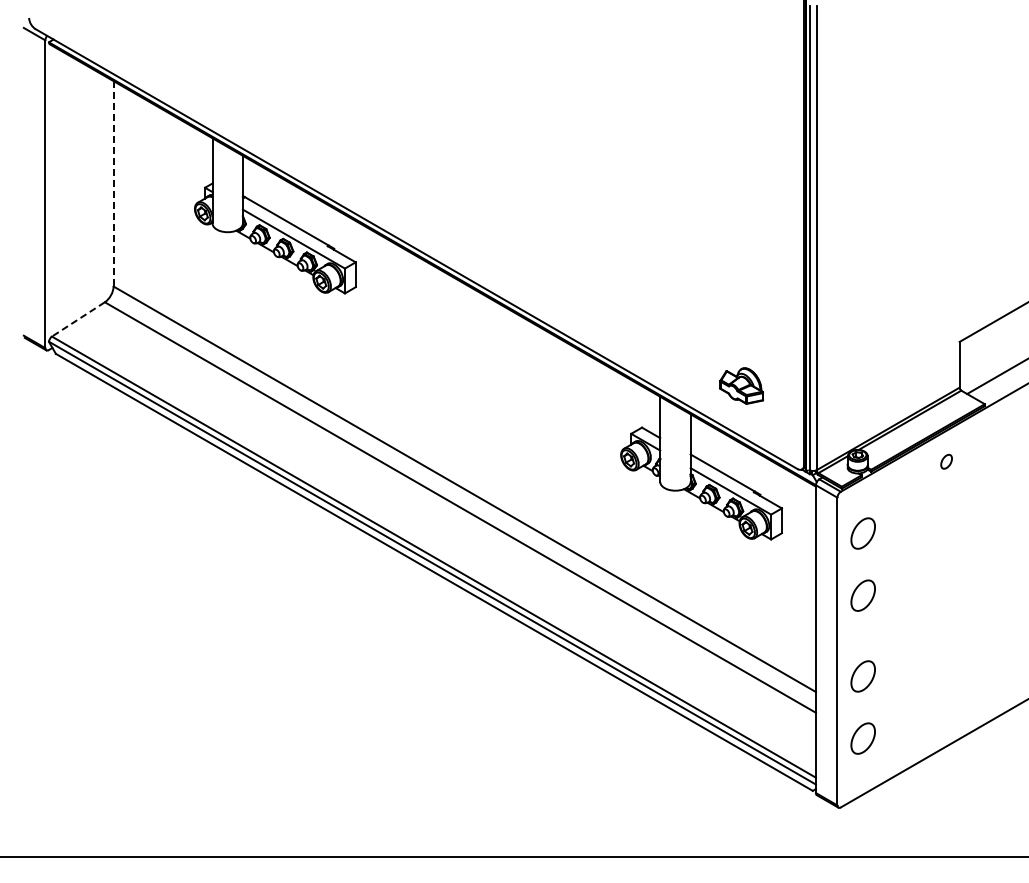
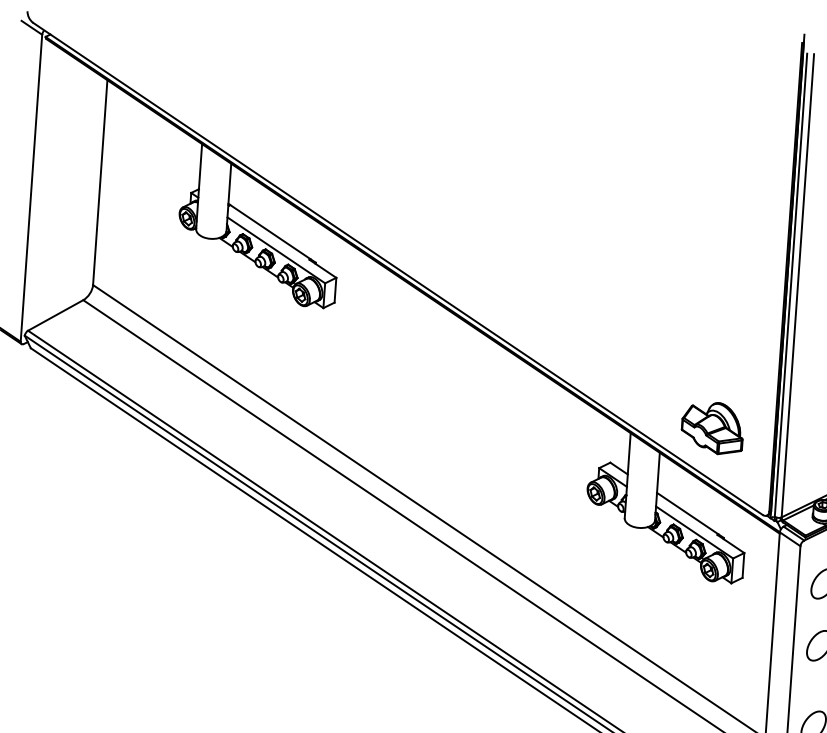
line: (113, 183) -> (100, 182), dashed -> solid
line: (78, 319) -> (55, 315), dashed -> solid
part: (741, 385) -> (712, 427), size x1.43

